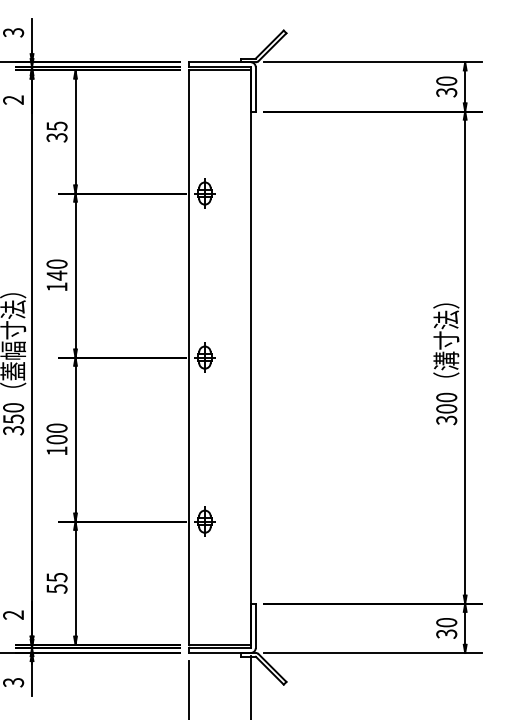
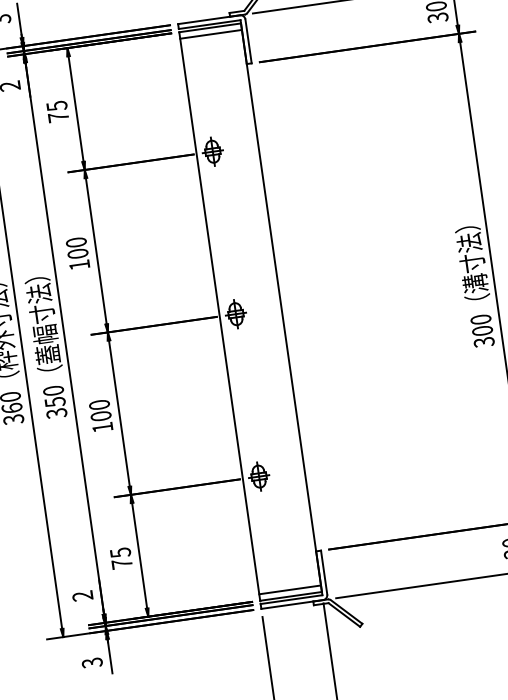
line: (219, 77) -> (210, 34), added
text: (56, 137) -> (58, 117), 35 -> 75
text: (56, 275) -> (77, 253), 140 -> 100
text: (56, 588) -> (121, 563), 55 -> 75
line: (219, 638) -> (289, 590), added

